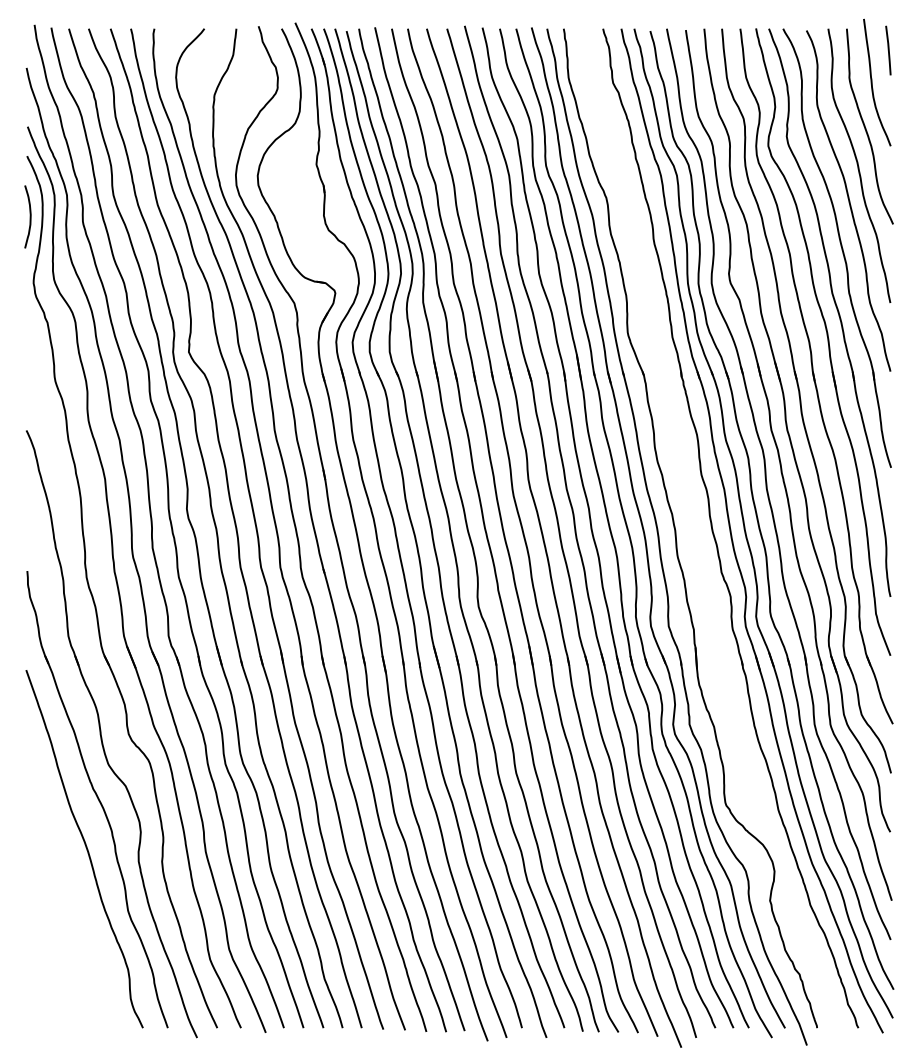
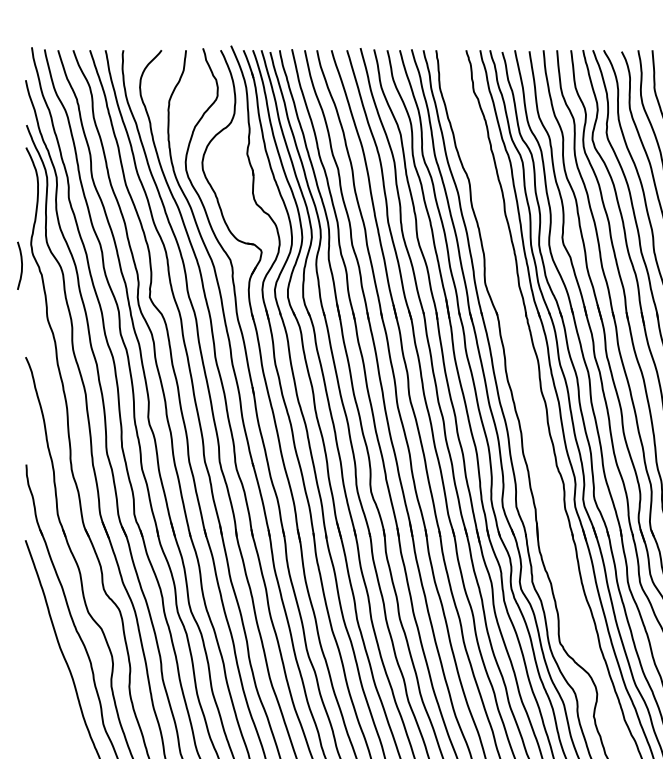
curve: (29, 216) -> (21, 265), moved

